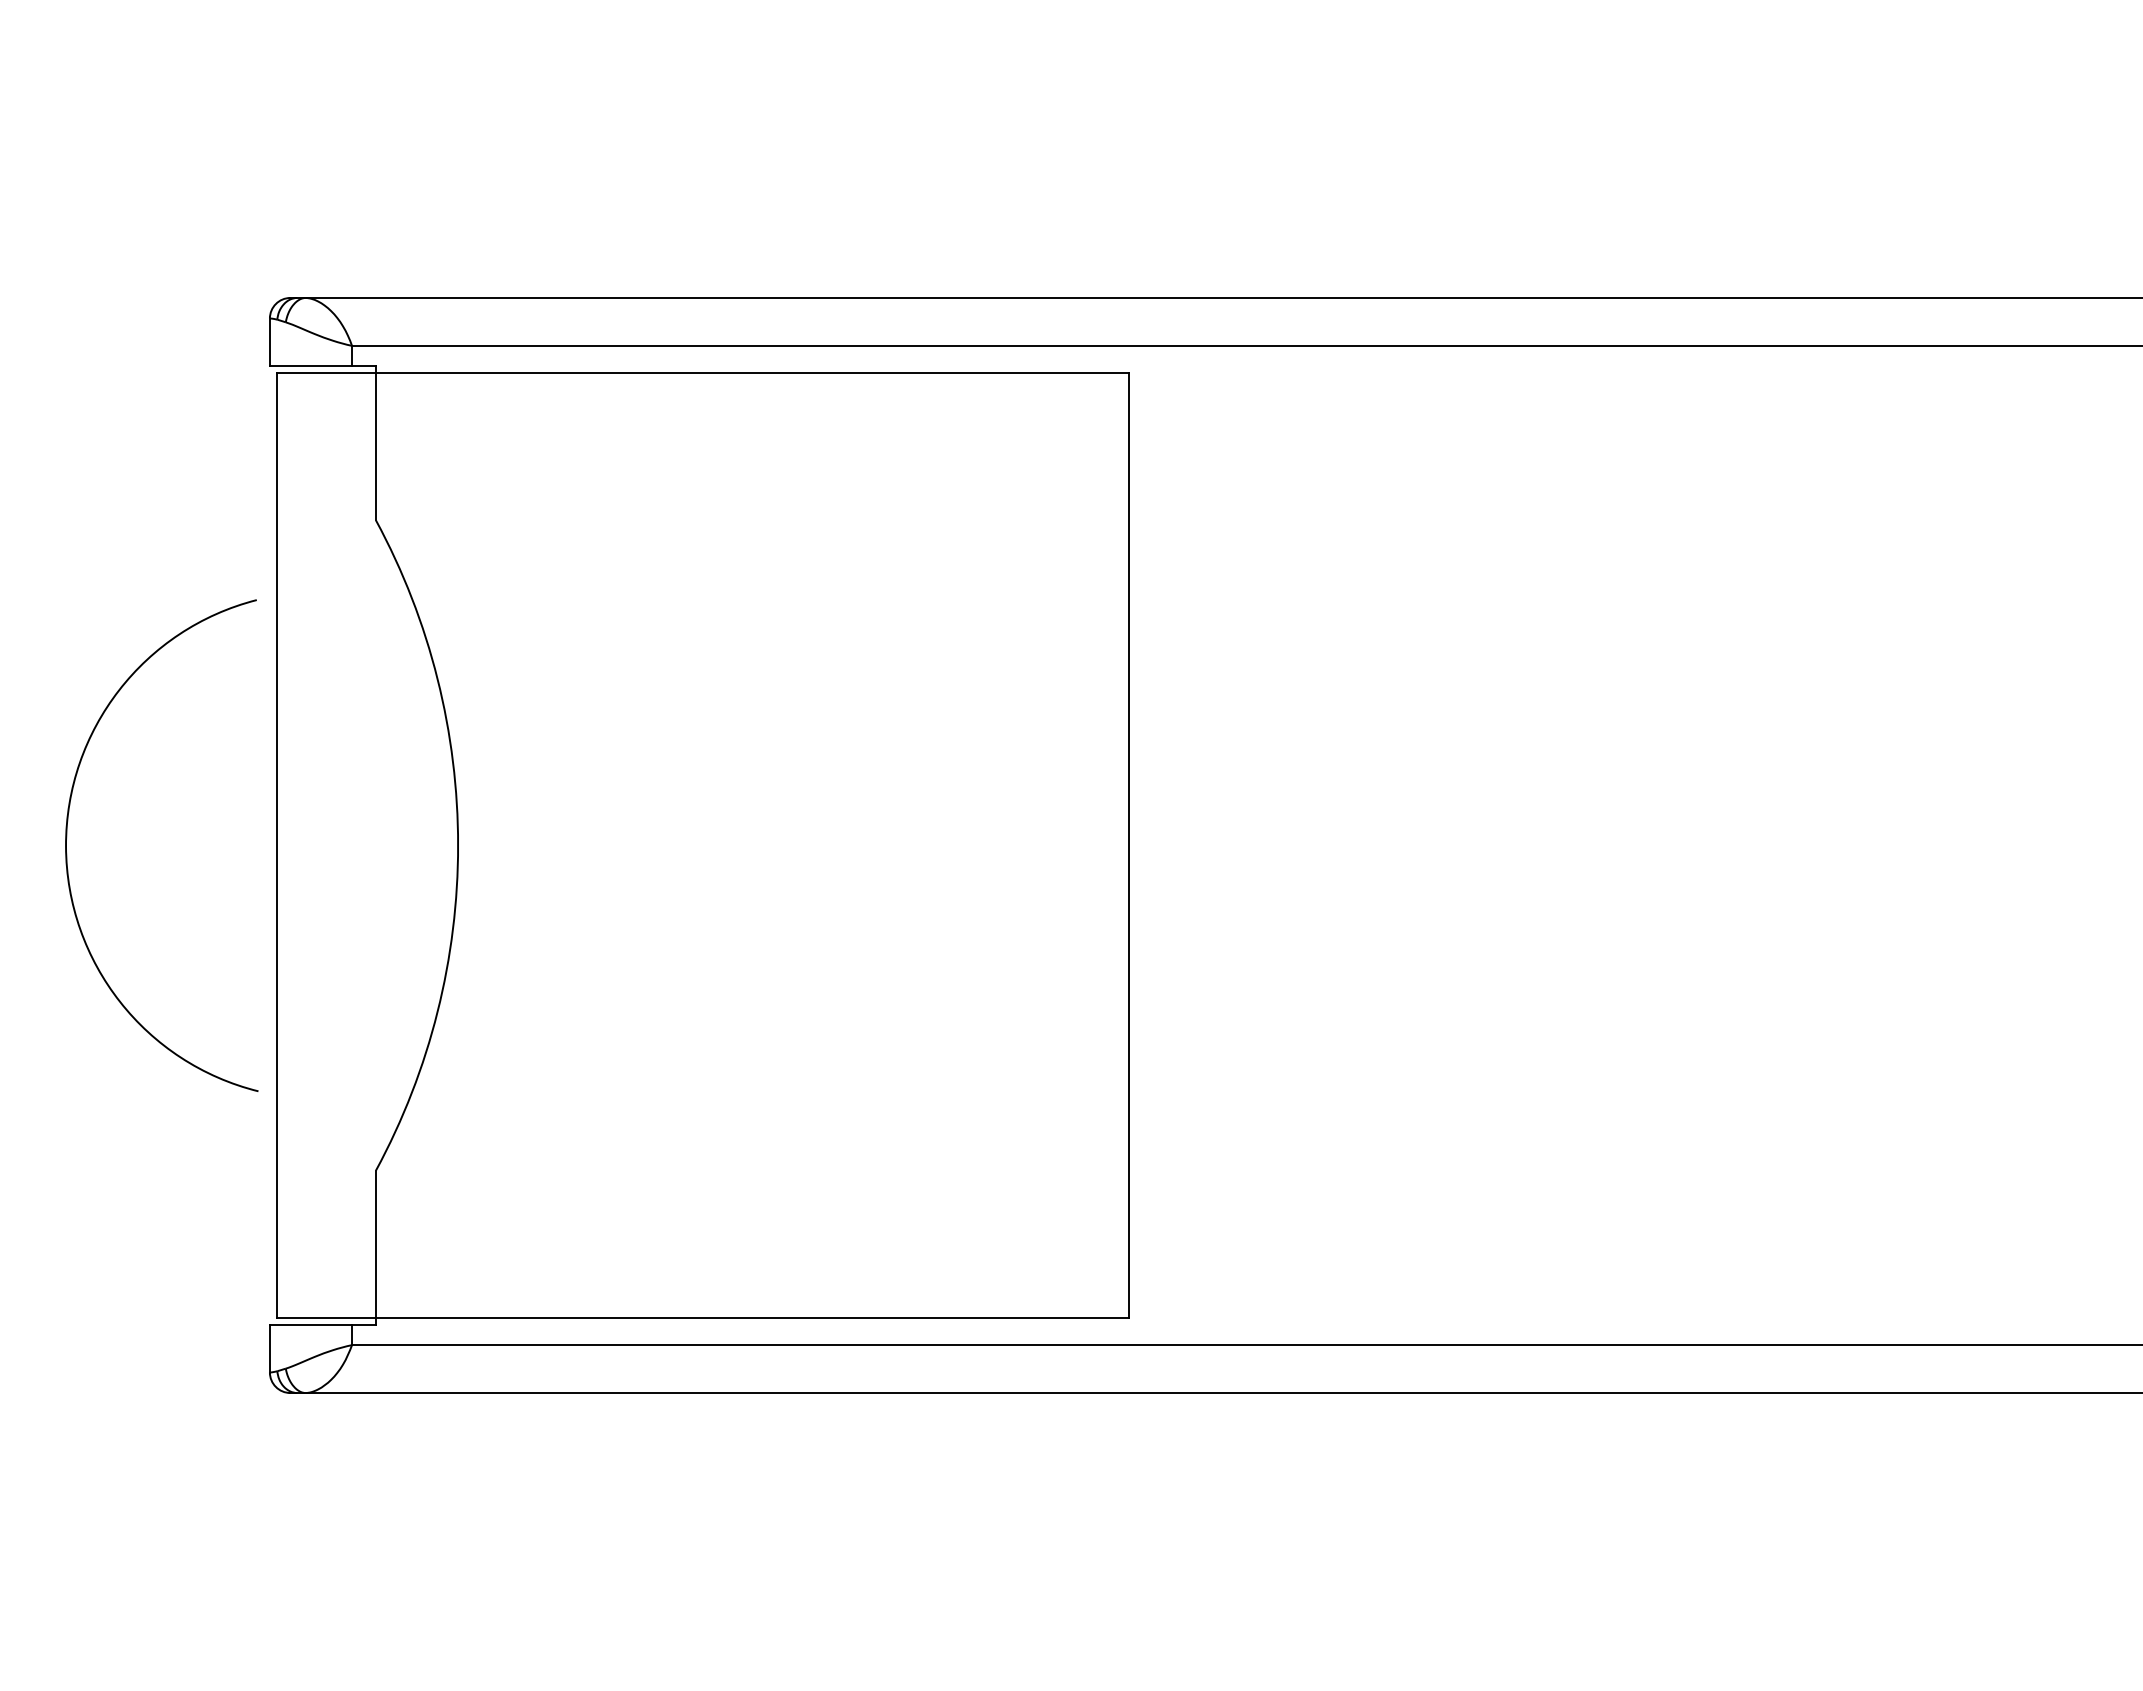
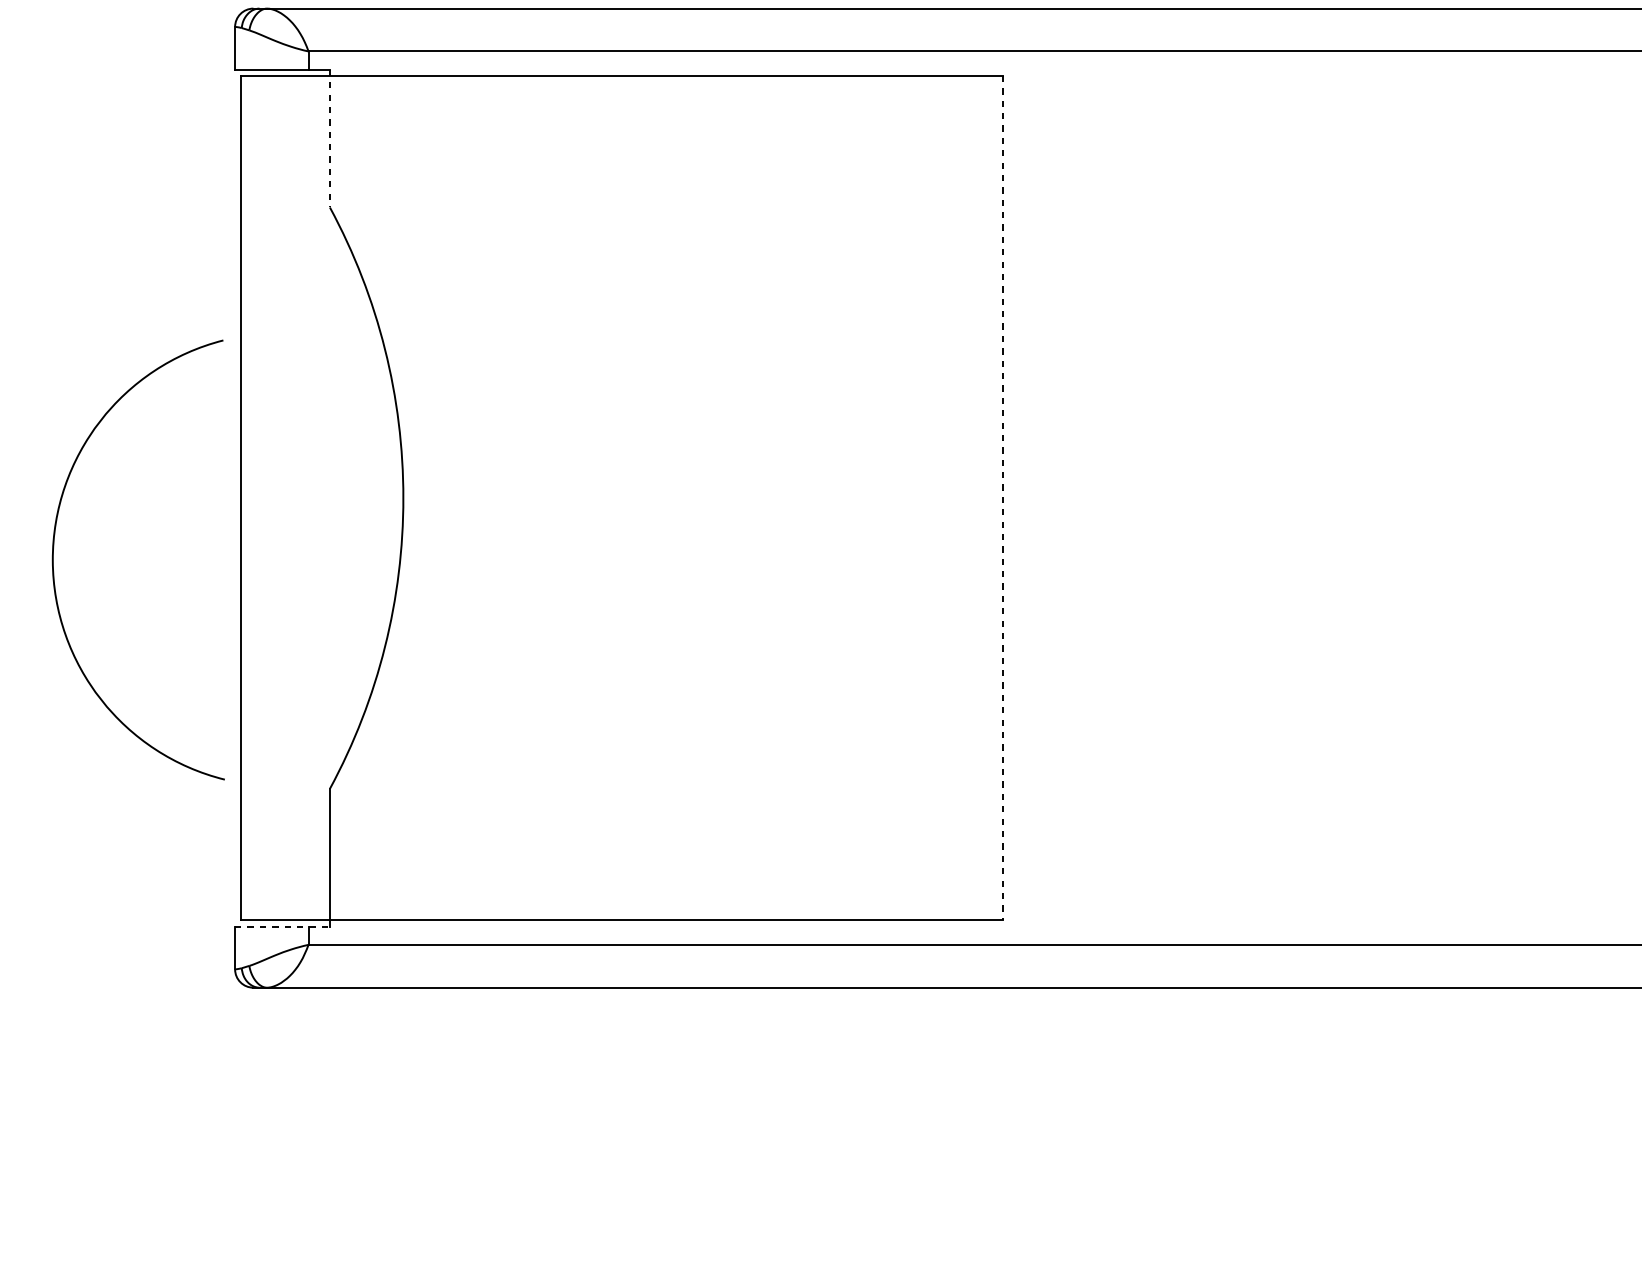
line: (376, 443) -> (330, 138), solid -> dashed
arc: (67, 837) -> (54, 552), moved
line: (1128, 846) -> (1002, 499), solid -> dashed
line: (323, 1324) -> (283, 926), solid -> dashed

